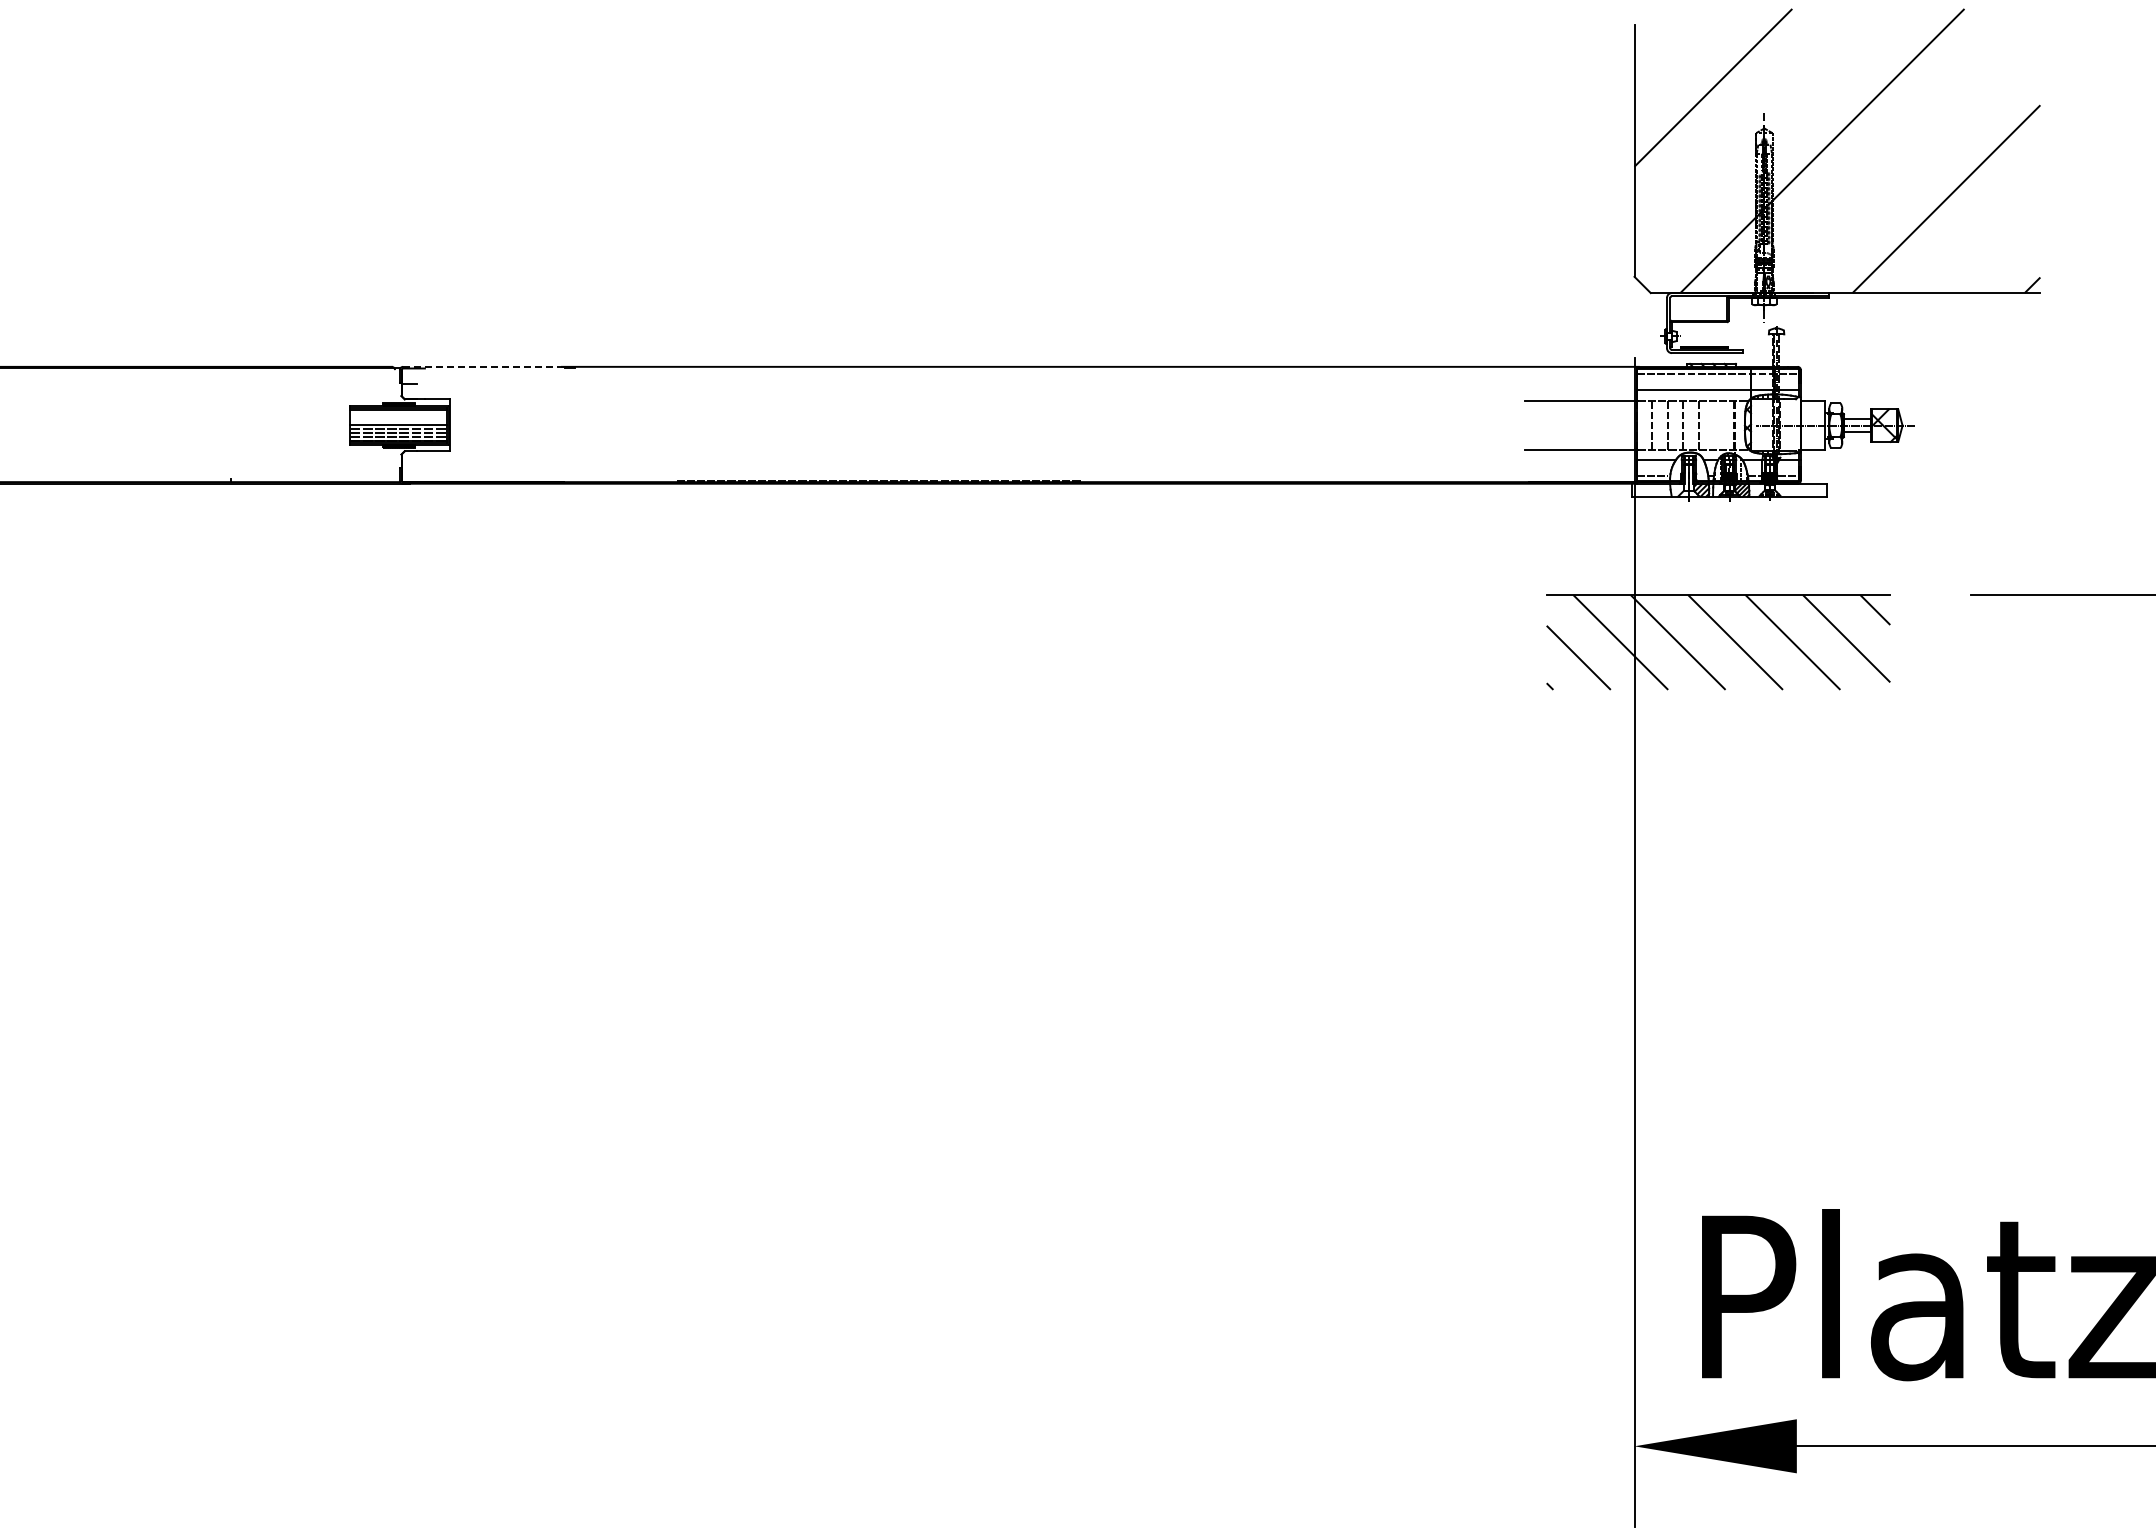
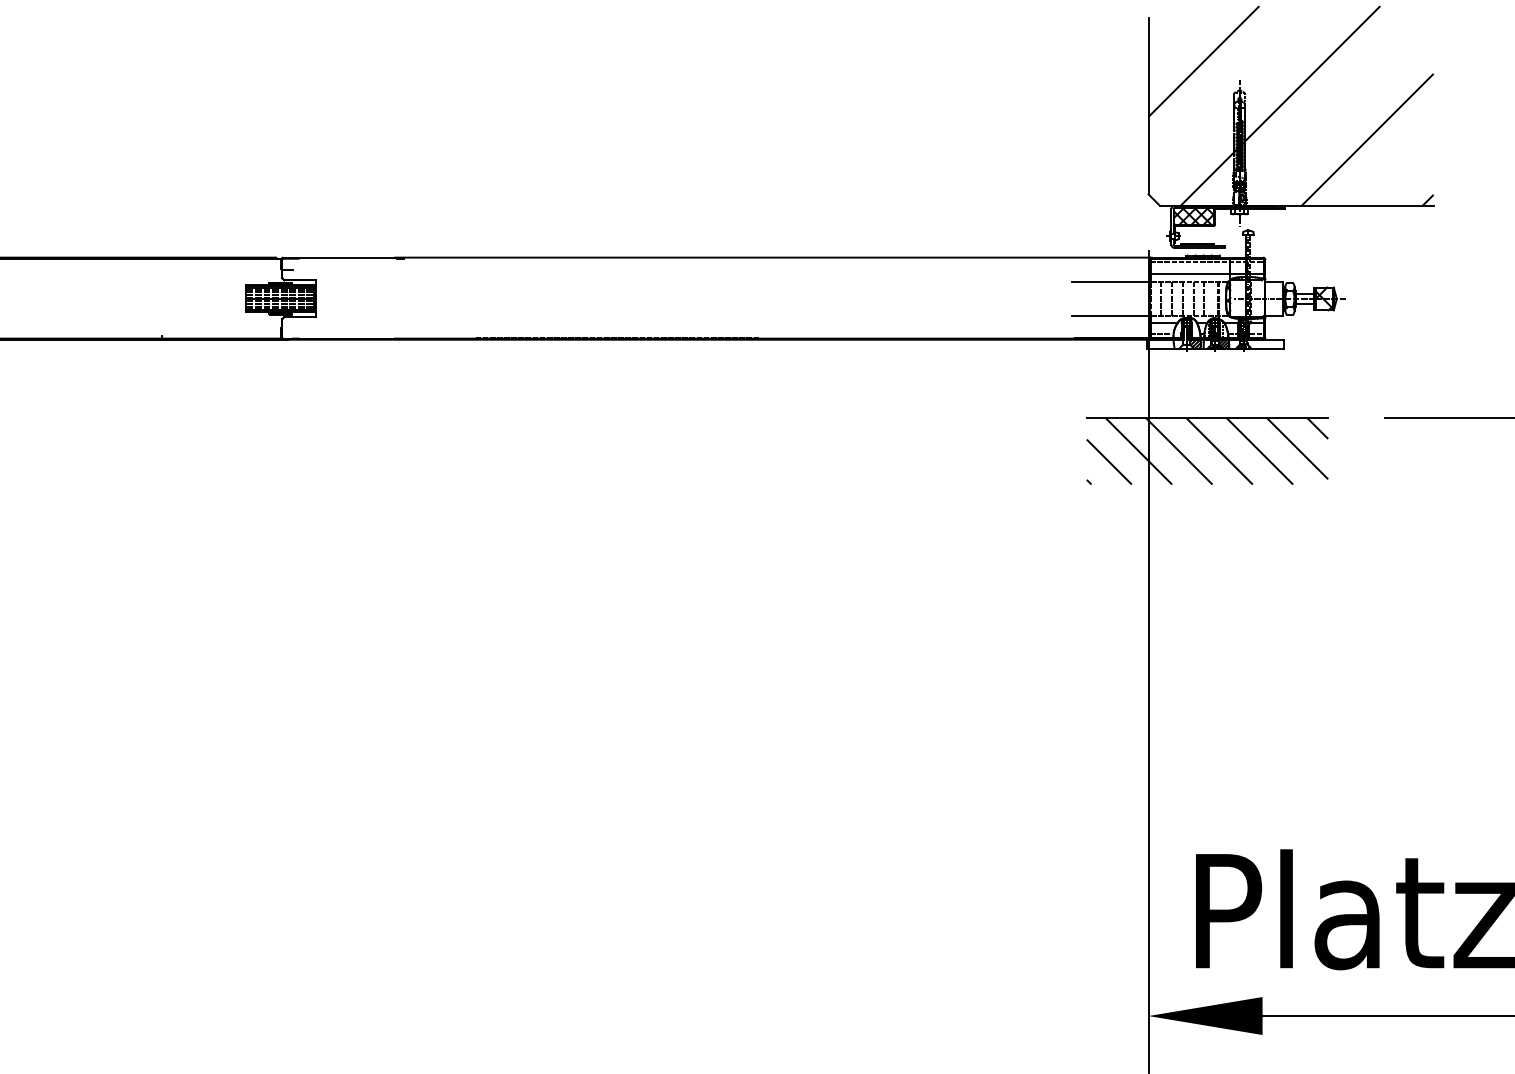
hatch: (1698, 308) -> (1193, 216), added
line: (482, 366) -> (339, 257), dashed -> solid
hatch: (397, 418) -> (279, 293), added
line: (1714, 425) -> (1204, 298), added

